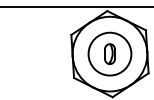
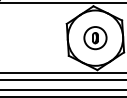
part: (110, 53) -> (95, 37), size x0.7

